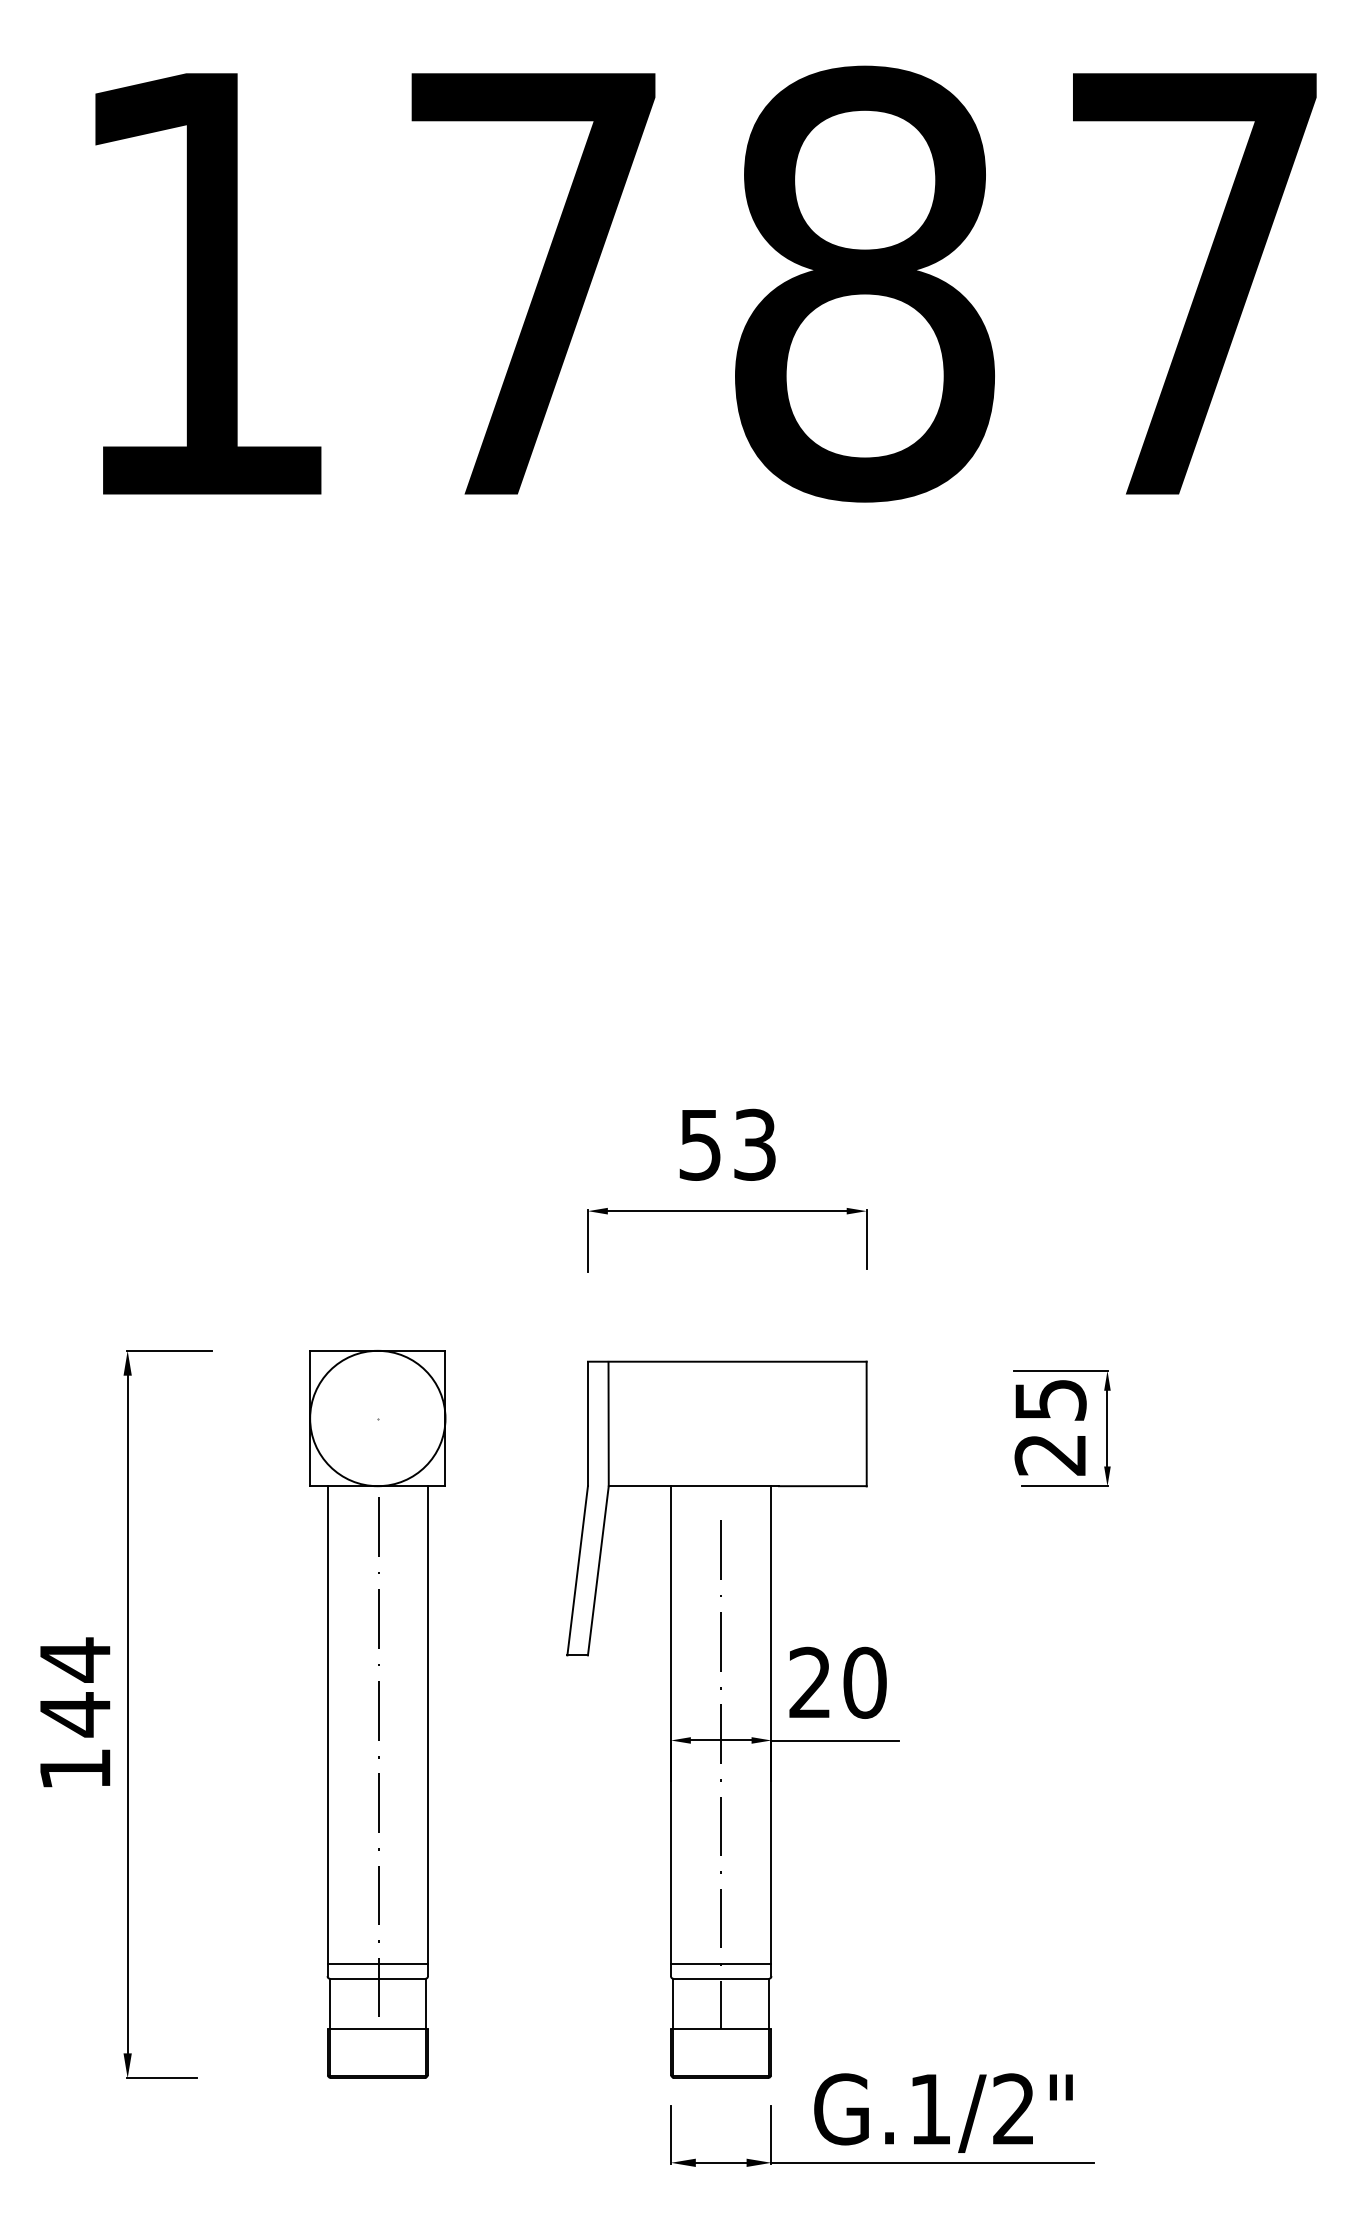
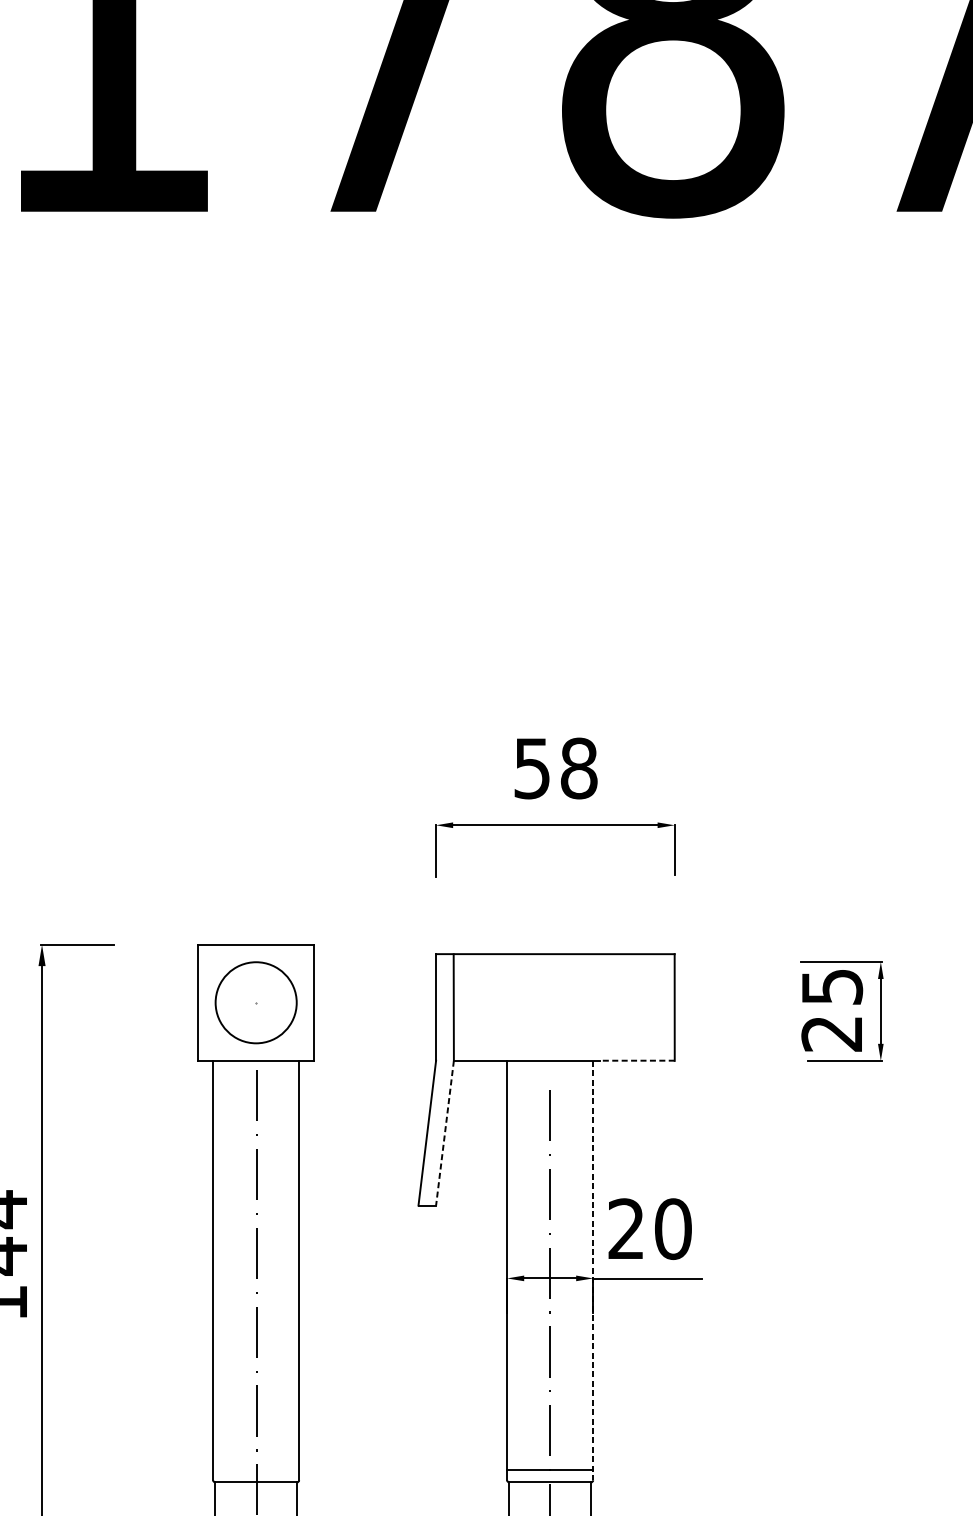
text: (754, 1144) -> (578, 768), 53 -> 58
circle: (377, 1418) -> (255, 1002), size x0.7
line: (822, 1486) -> (636, 1060), solid -> dashed
line: (598, 1571) -> (445, 1133), solid -> dashed
line: (771, 1731) -> (593, 1270), solid -> dashed
line: (377, 1963) -> (255, 1469), removed

